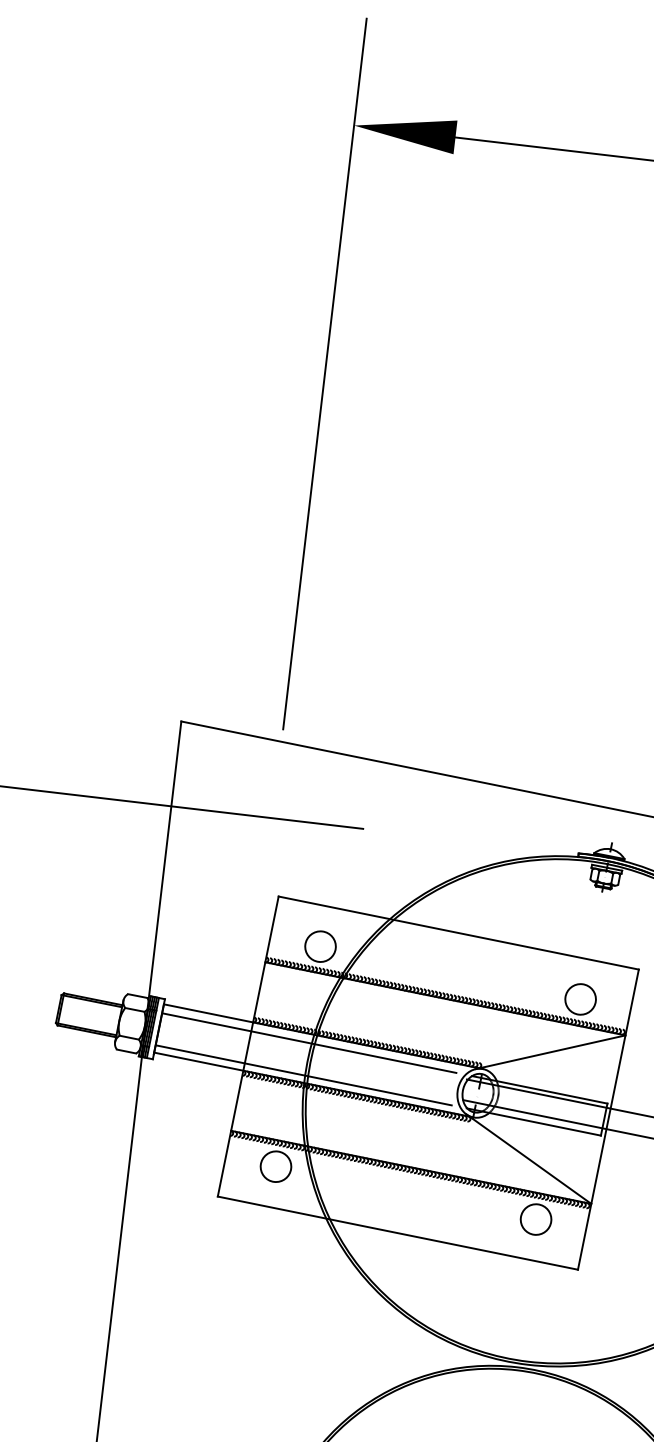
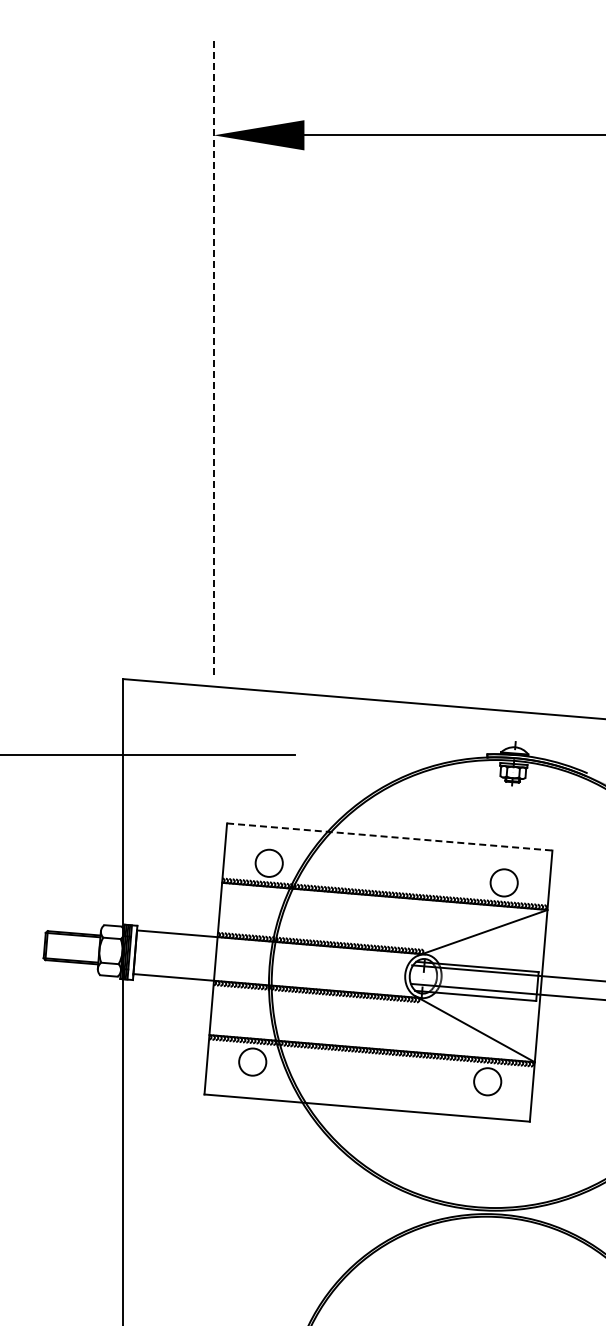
line: (324, 373) -> (213, 357), solid -> dashed
line: (459, 933) -> (390, 837), solid -> dashed
line: (309, 1043) -> (269, 949), removed
line: (304, 1075) -> (268, 978), removed

